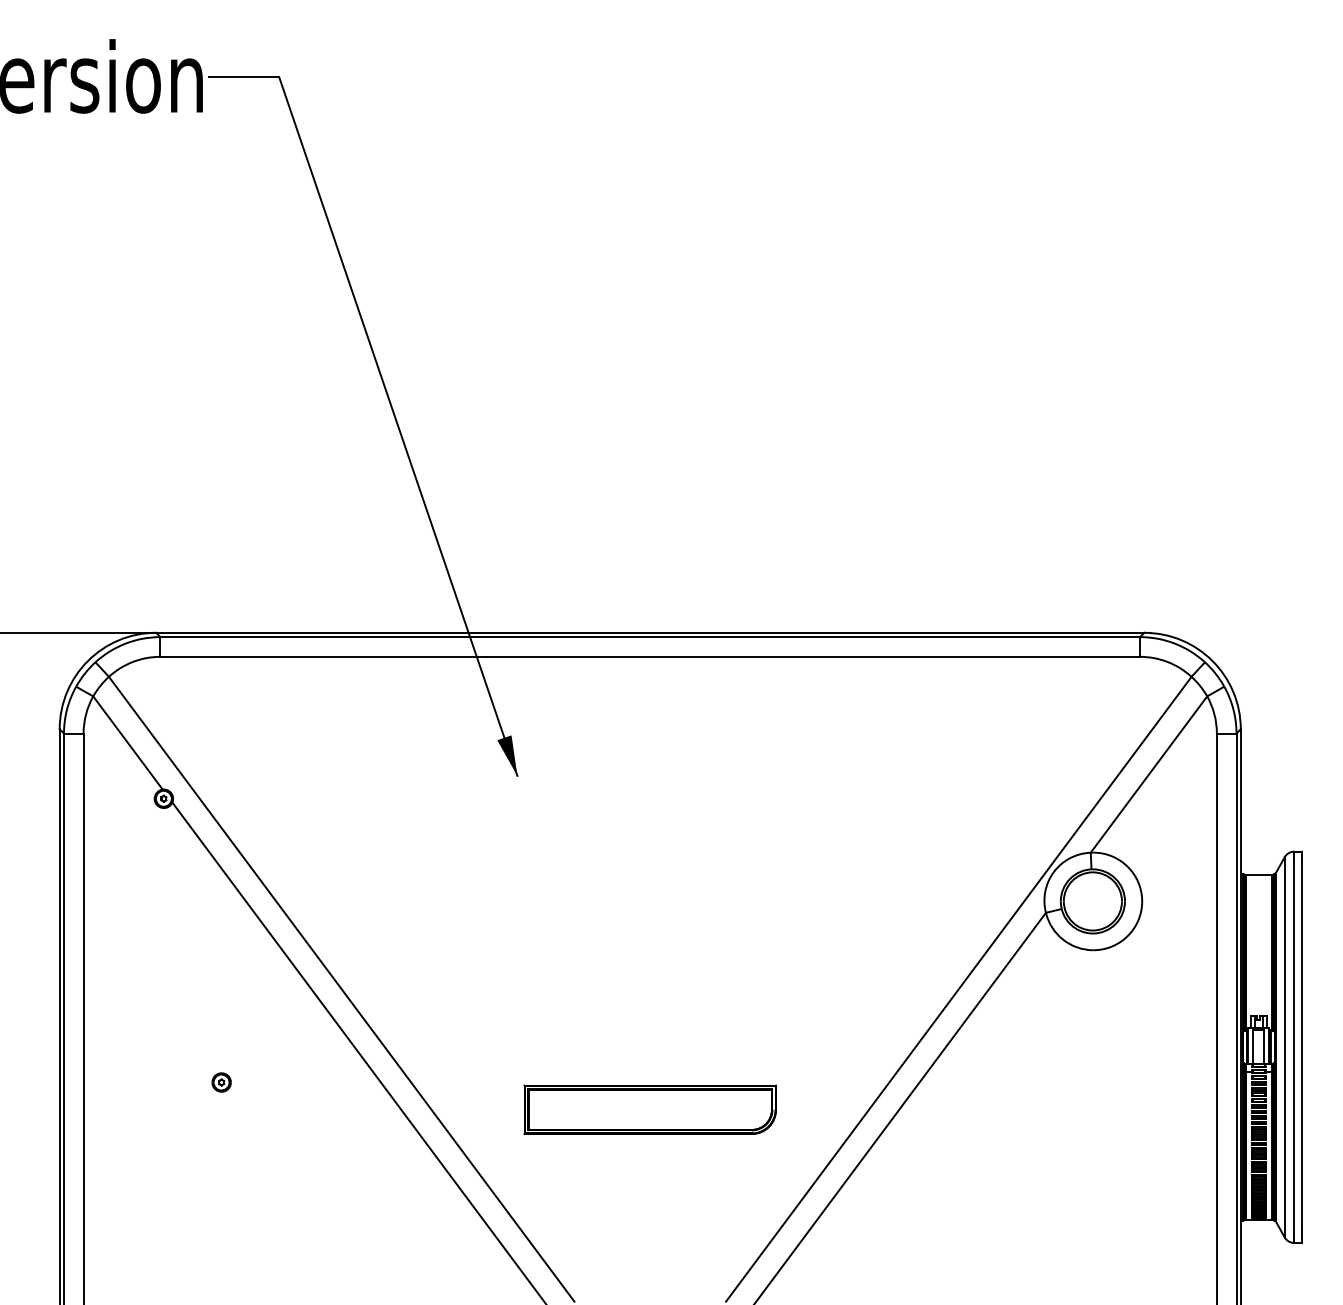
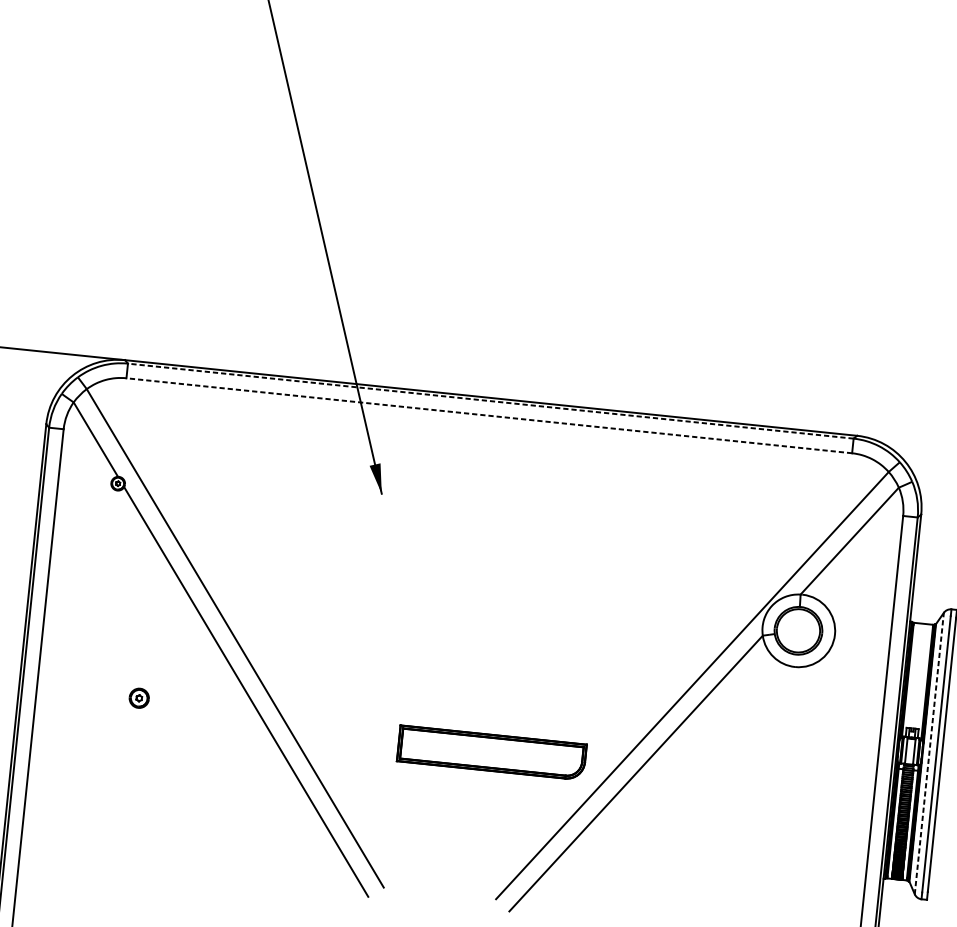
line: (650, 637) -> (490, 401), solid -> dashed
line: (650, 656) -> (489, 415), solid -> dashed
line: (1284, 1047) -> (929, 753), solid -> dashed
part: (221, 1082) -> (139, 698), size x1.4
part: (649, 1109) -> (491, 752), moved

